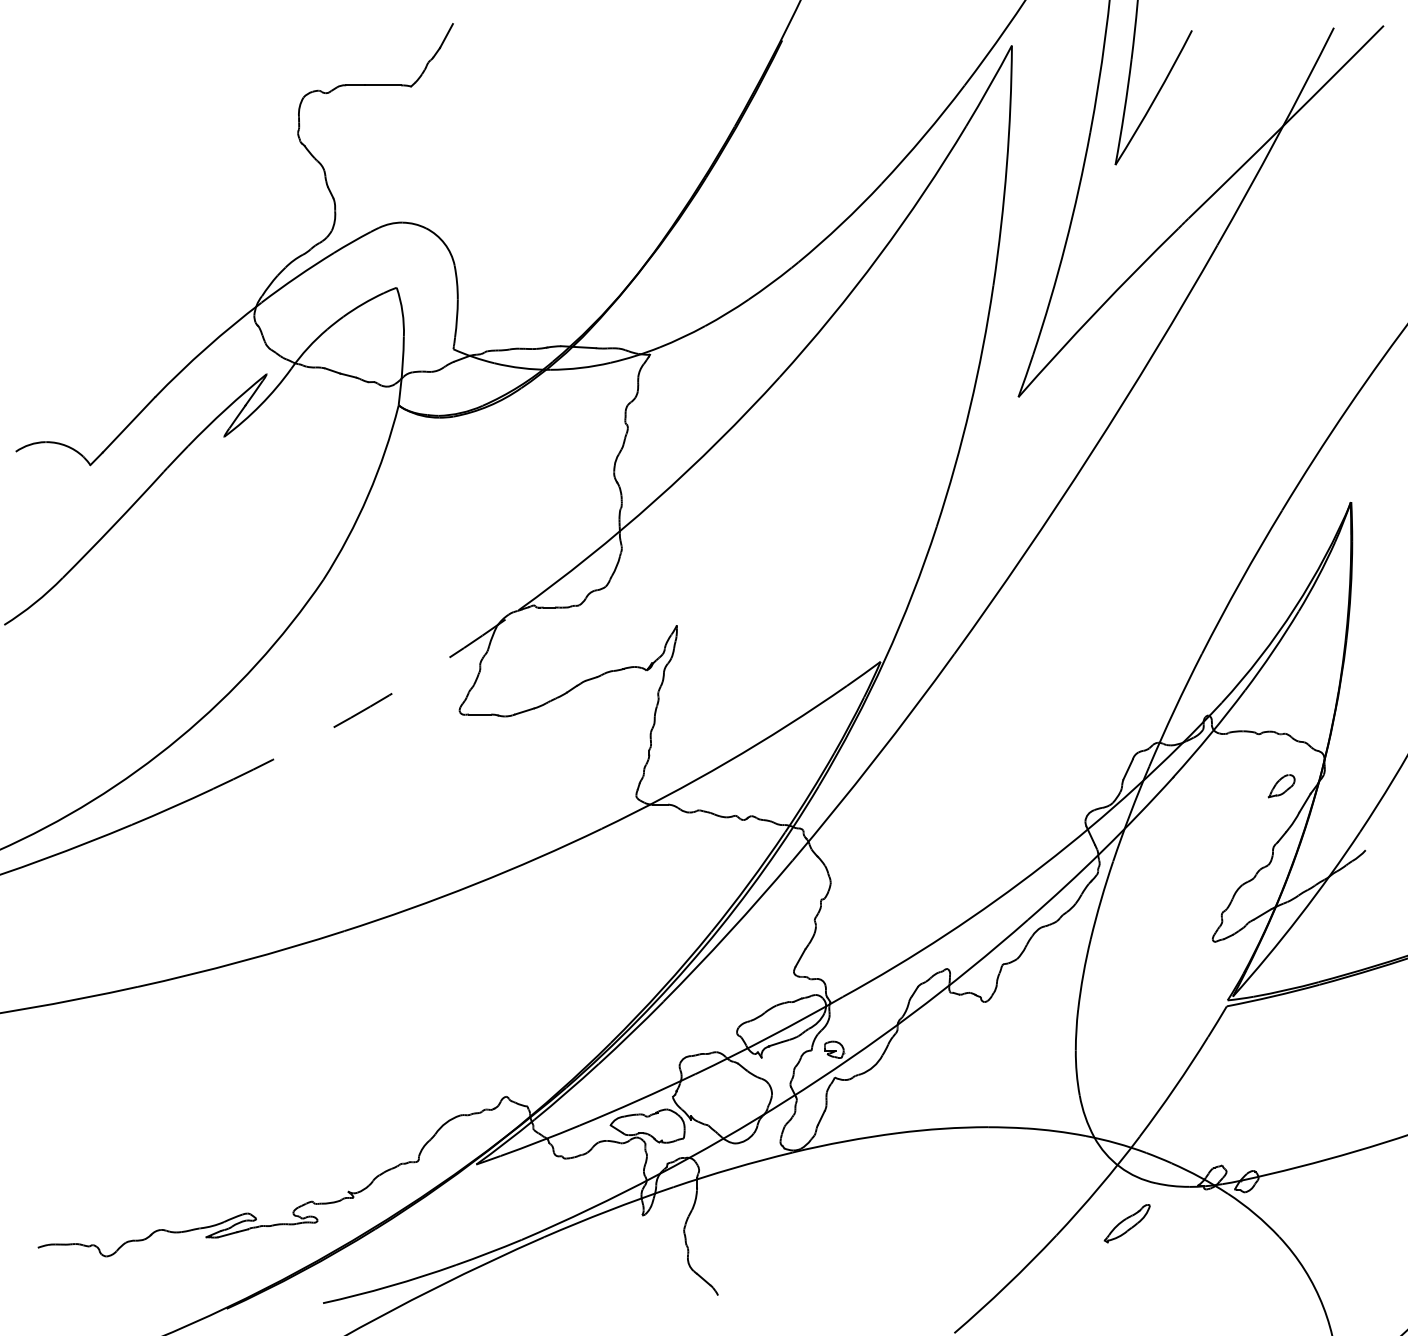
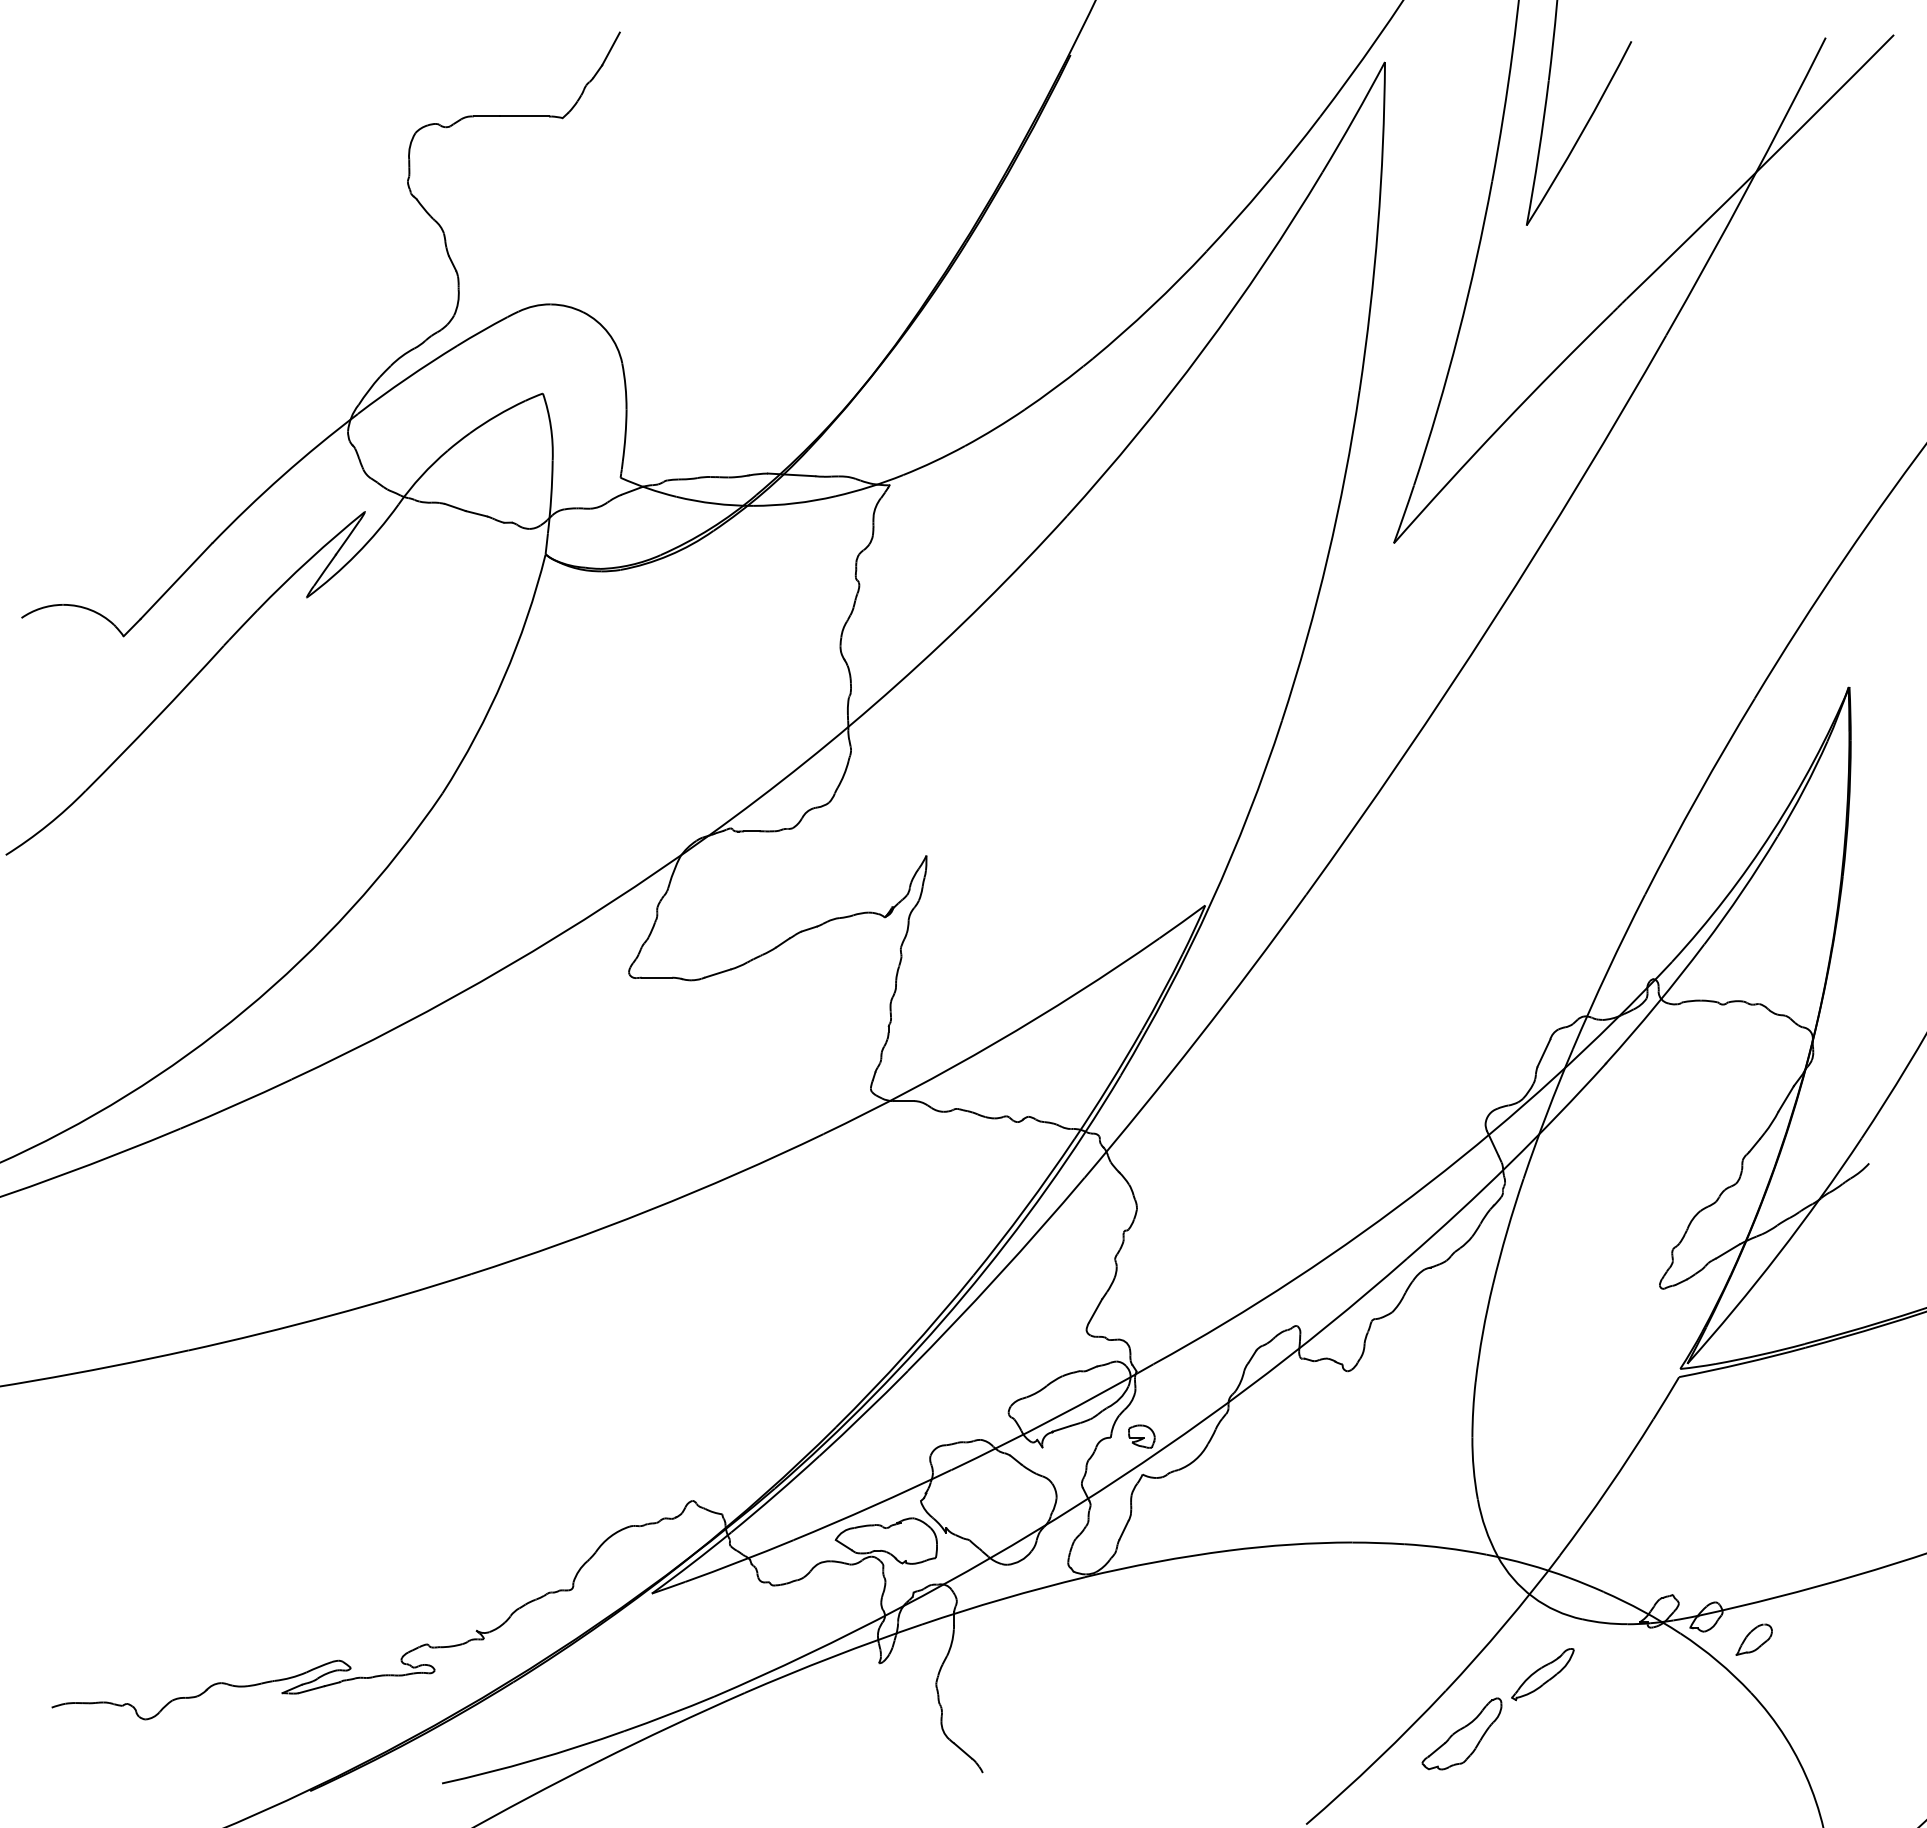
arc: (370, 706) -> (506, 966), dashed -> solid
part: (1281, 785) -> (1753, 1639), moved
part: (1067, 1266) -> (1461, 1733), added

